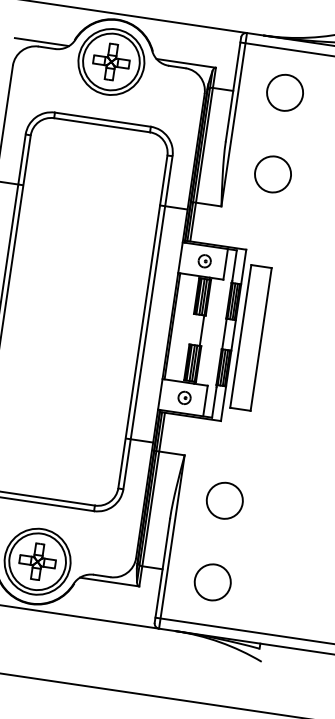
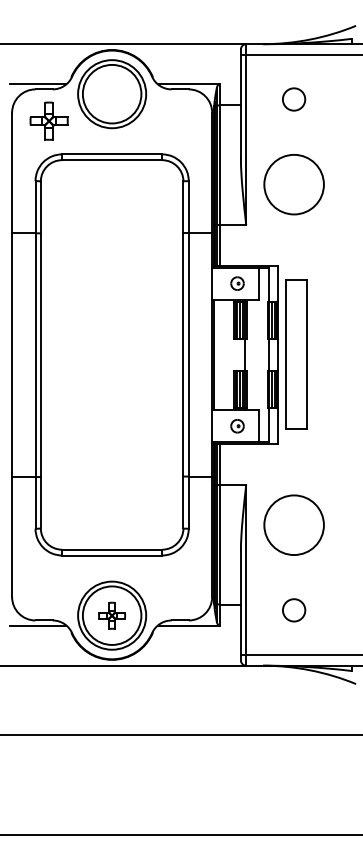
part: (110, 61) -> (48, 120), moved
circle: (284, 92) -> (293, 99), size x0.6
circle: (272, 174) -> (293, 184), size x1.6
circle: (224, 500) -> (293, 524), size x1.6
part: (37, 561) -> (111, 615), size x0.7
circle: (212, 581) -> (293, 609), size x0.6

